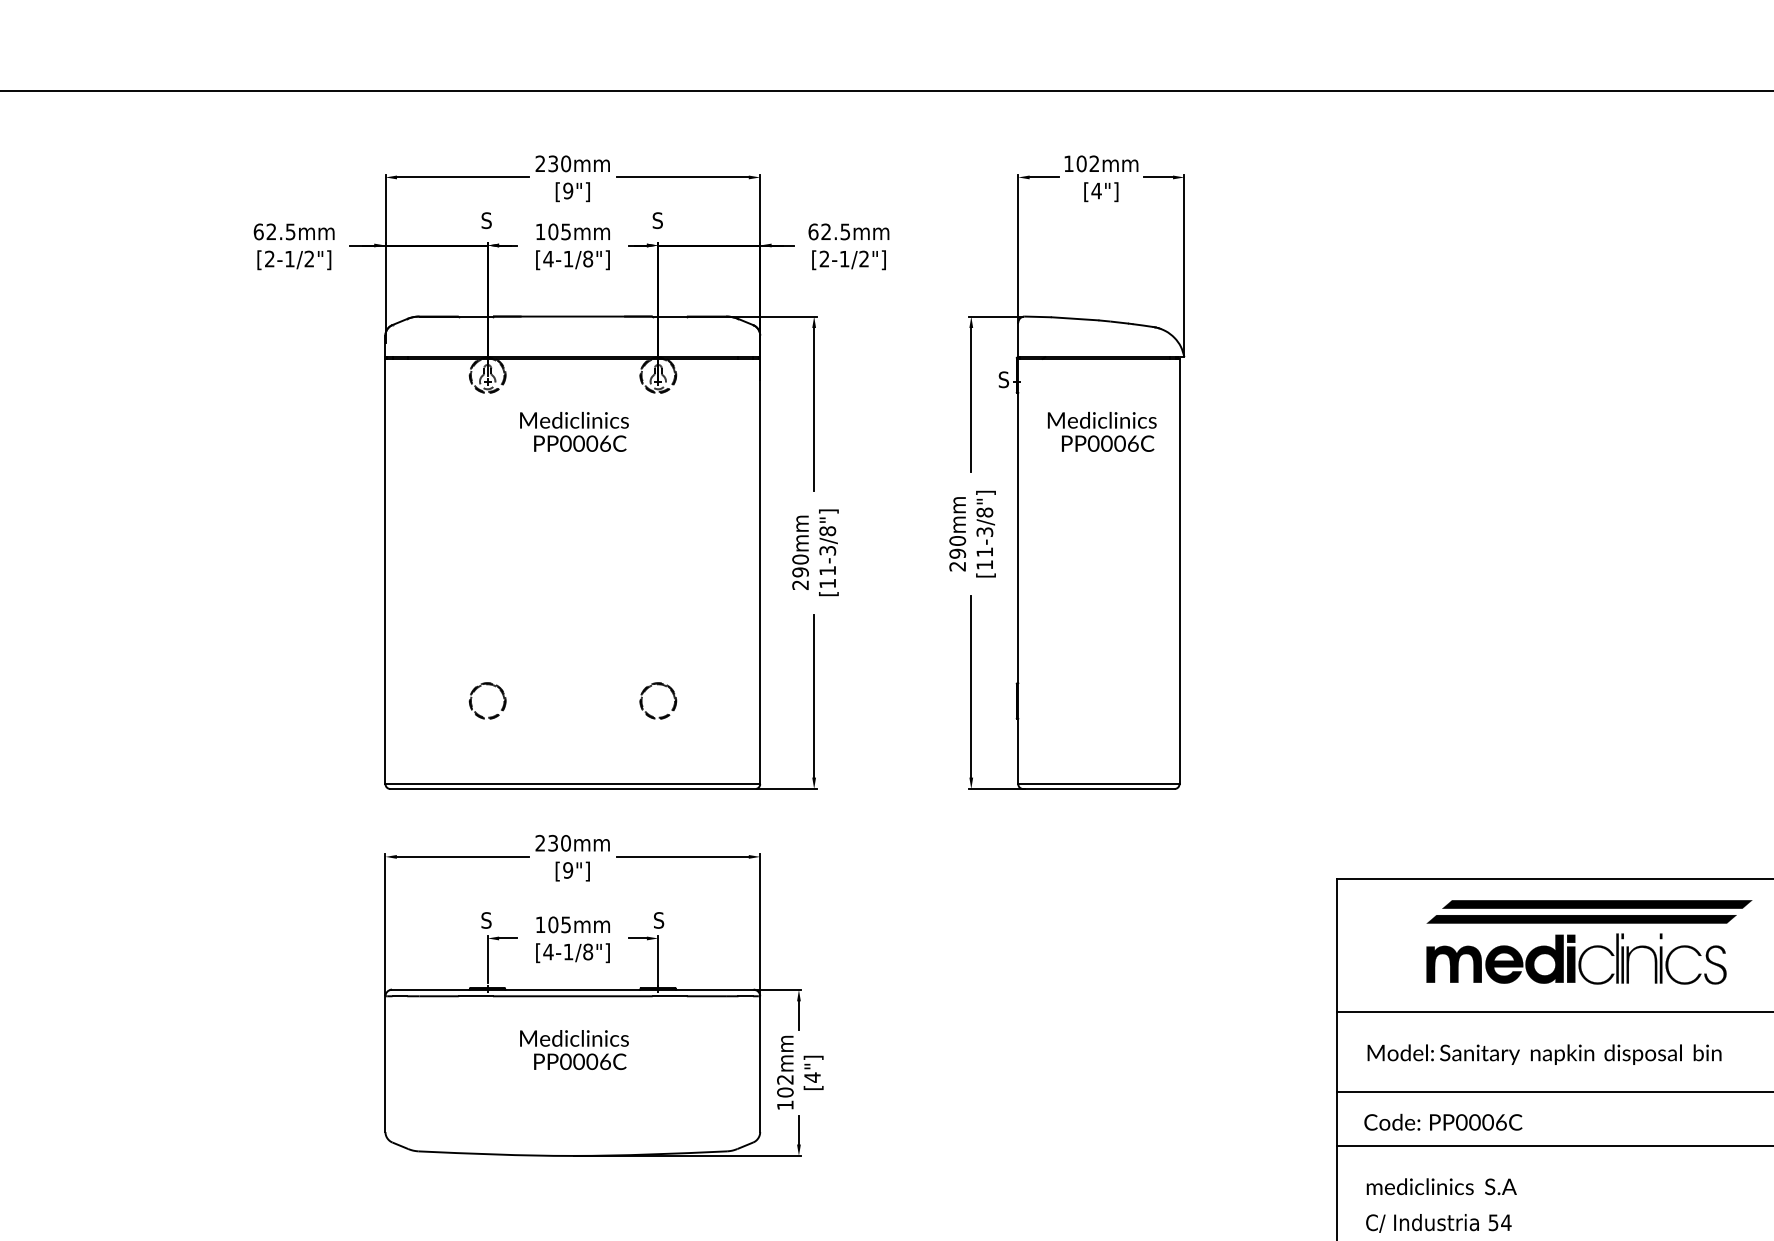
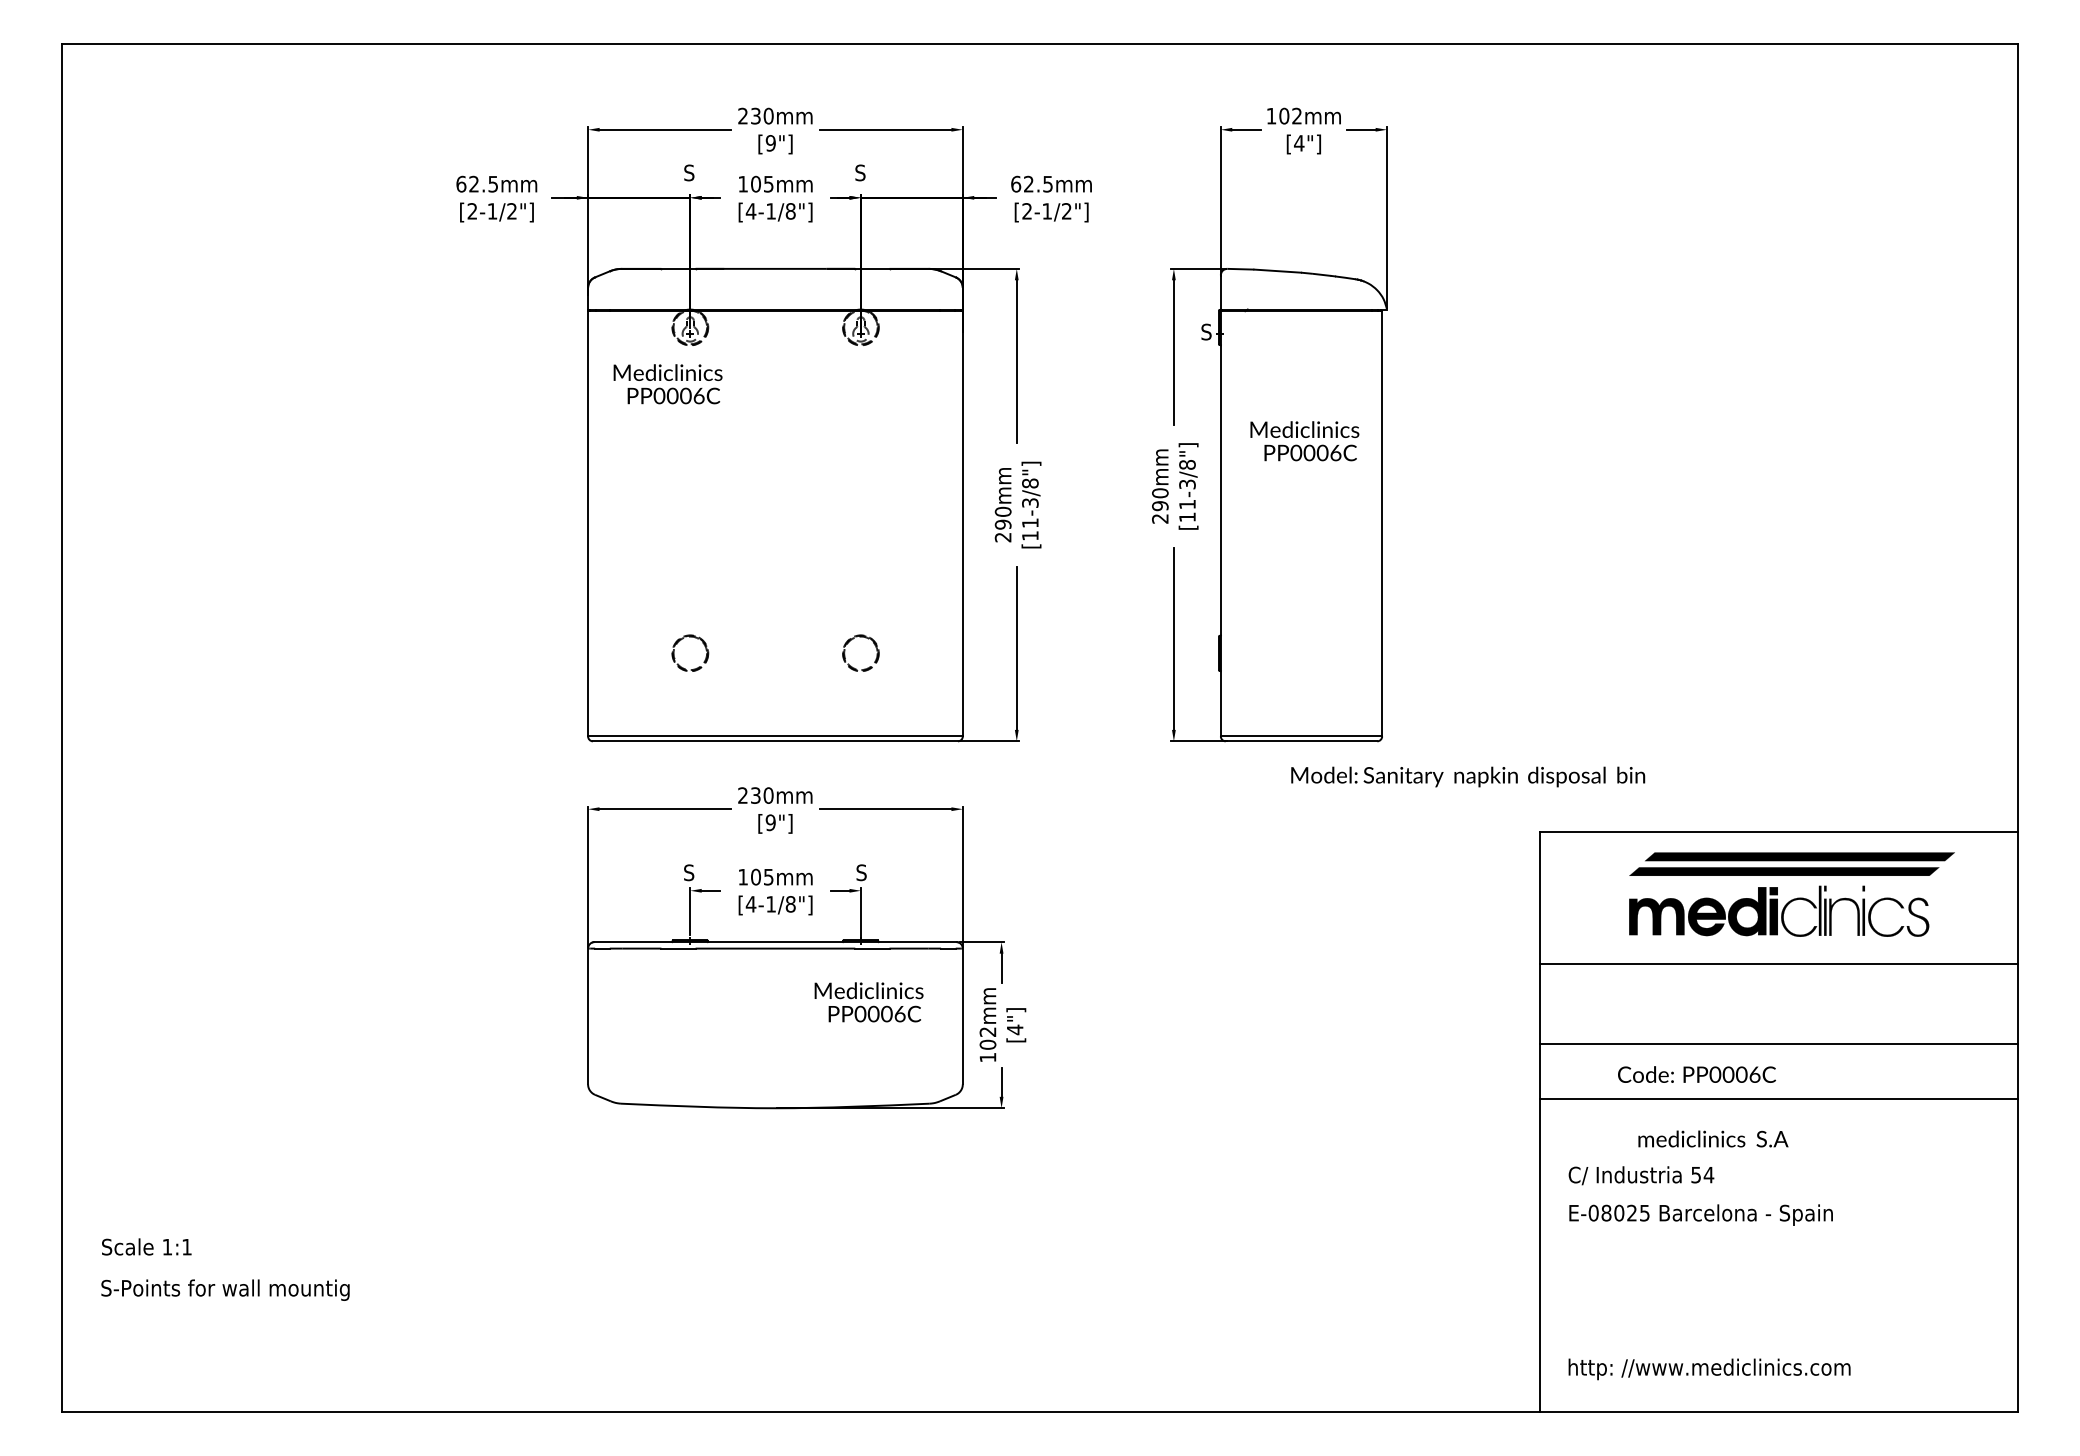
text: (573, 432) -> (667, 384), moved
text: (1101, 432) -> (1304, 441), moved
text: (573, 1050) -> (868, 1002), moved
text: (1544, 1054) -> (1468, 776), moved
text: (1442, 1122) -> (1696, 1074), moved
text: (1441, 1186) -> (1713, 1138), moved

